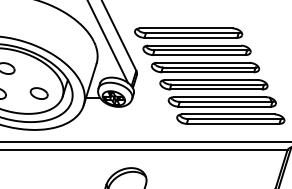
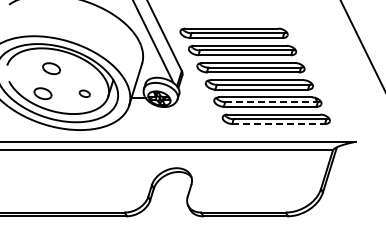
part: (39, 93) -> (84, 93), size x0.6
line: (227, 102) -> (272, 102), solid -> dashed
line: (234, 123) -> (279, 123), solid -> dashed

